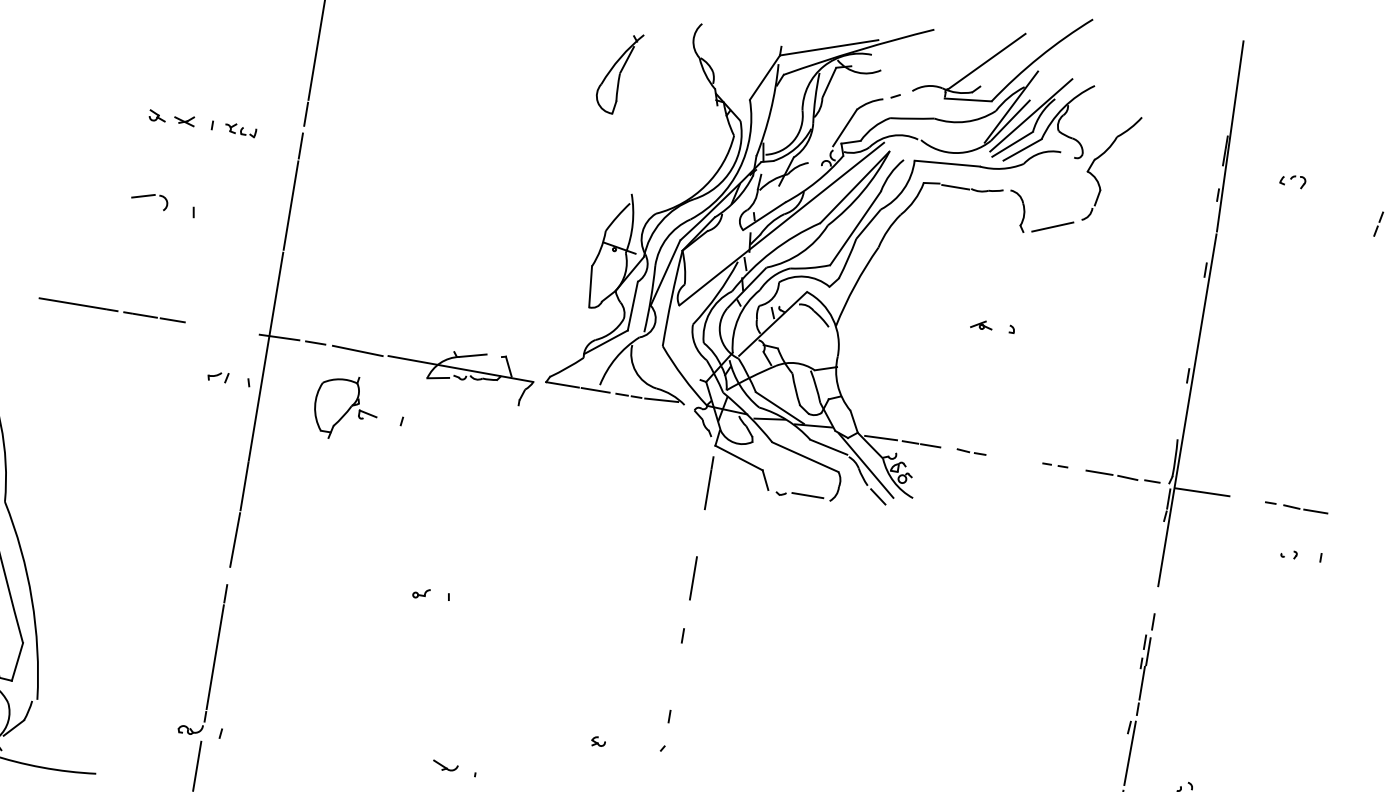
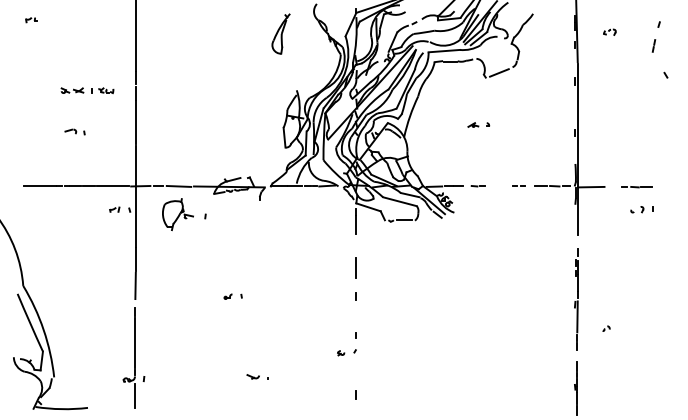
part: (162, 202) -> (74, 131), size x0.62
line: (221, 328) -> (112, 186), added
part: (1289, 553) -> (637, 209), size x1.67
part: (599, 742) -> (341, 353), moved

